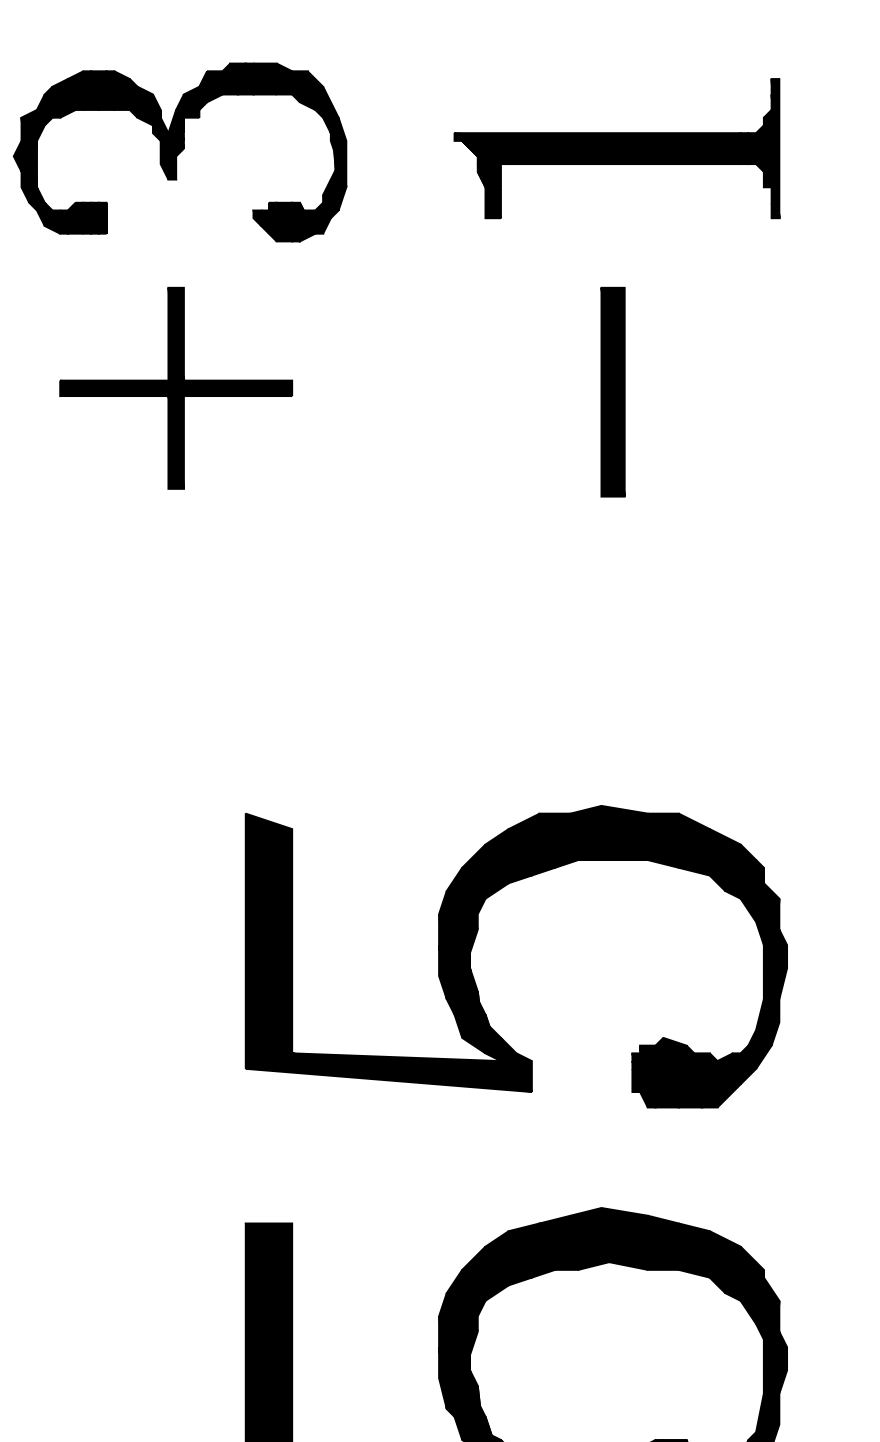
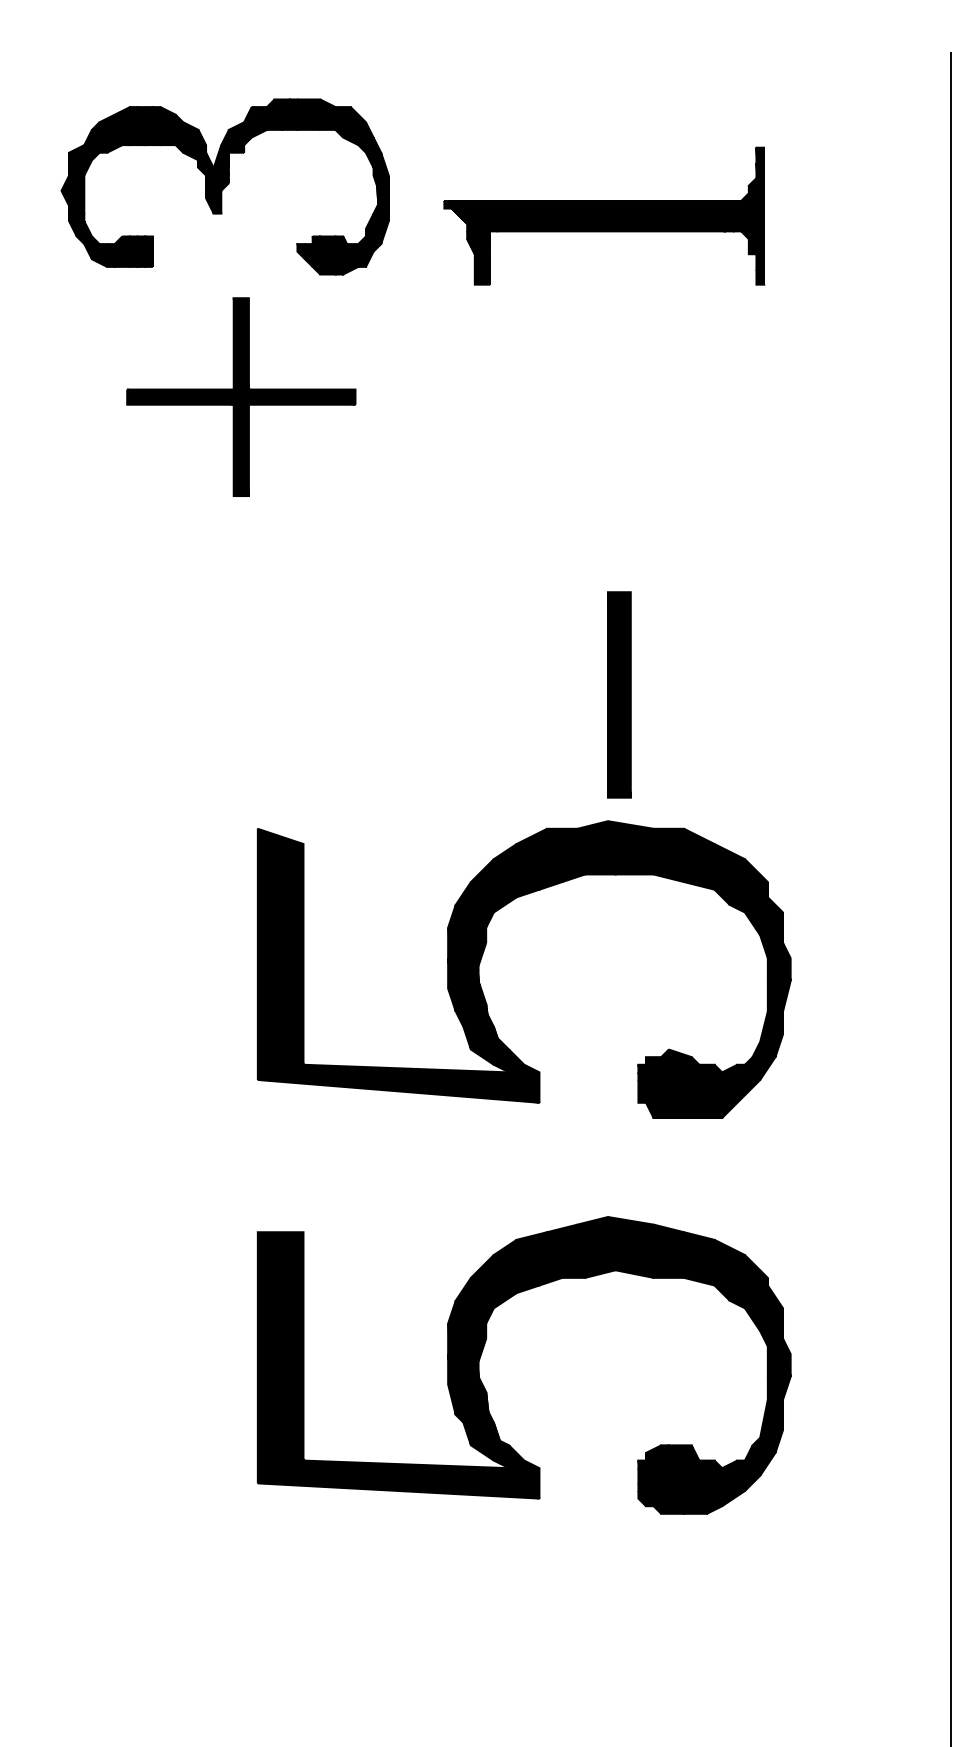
part: (617, 147) -> (604, 215), moved
part: (179, 151) -> (224, 186), moved
part: (176, 387) -> (241, 396), moved
part: (613, 391) -> (619, 694), moved

